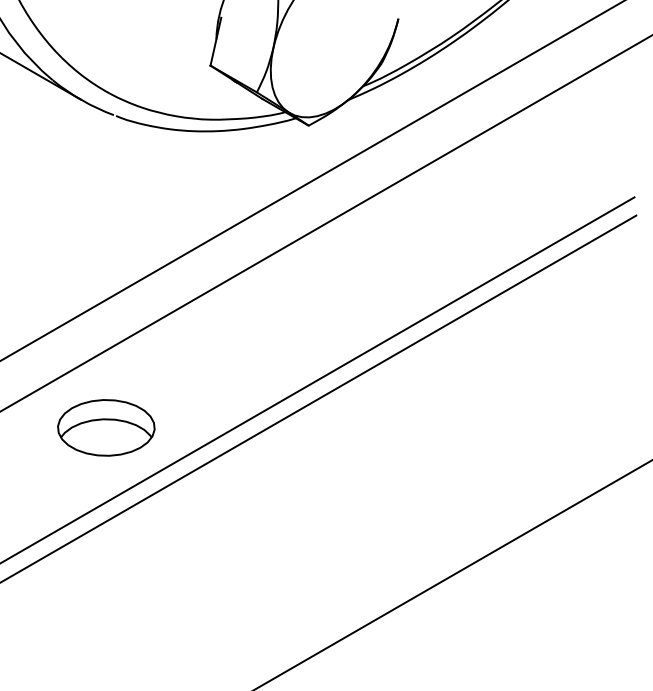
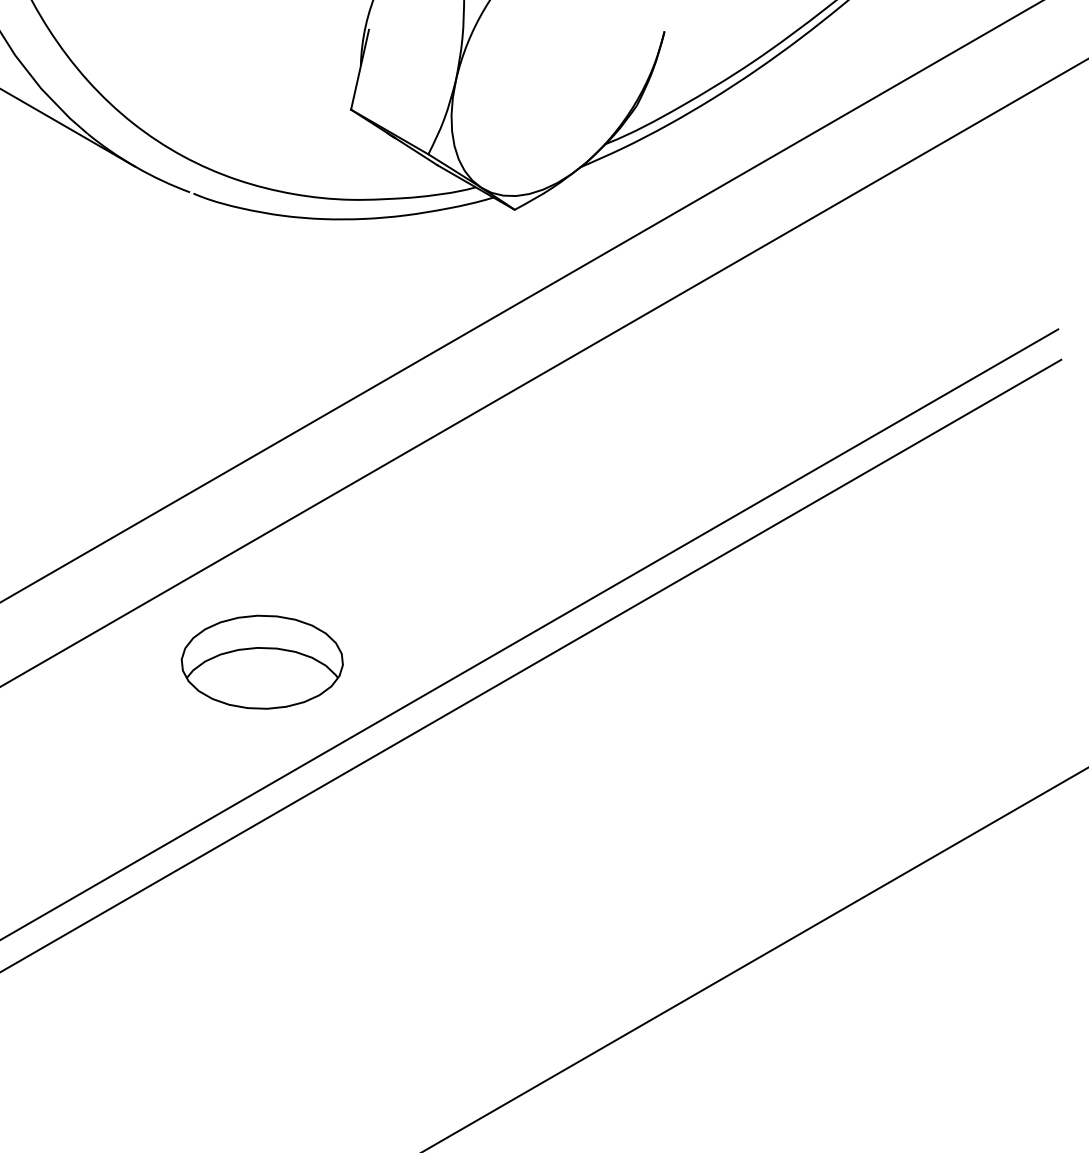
part: (106, 427) -> (262, 661), moved

